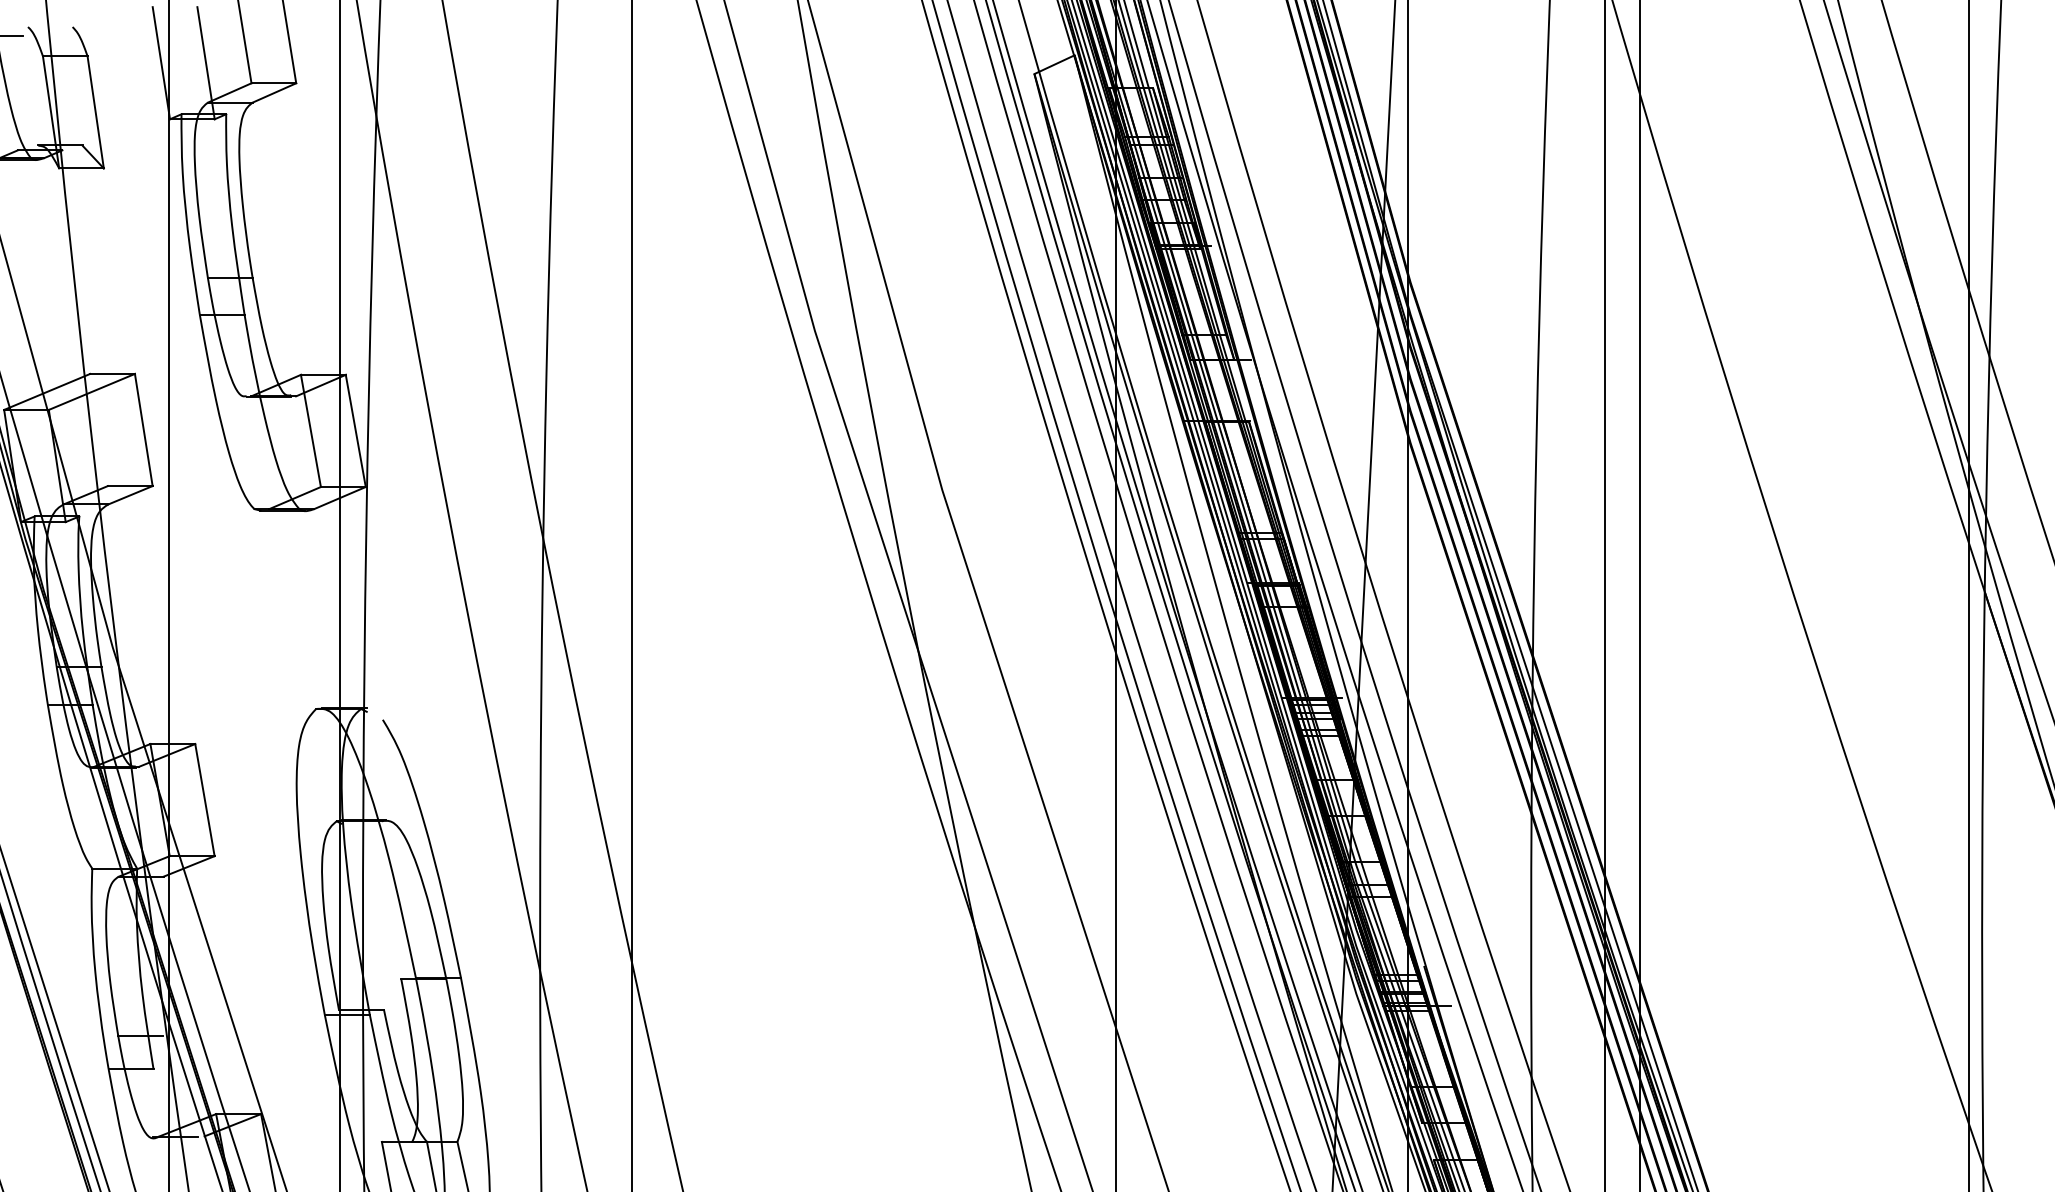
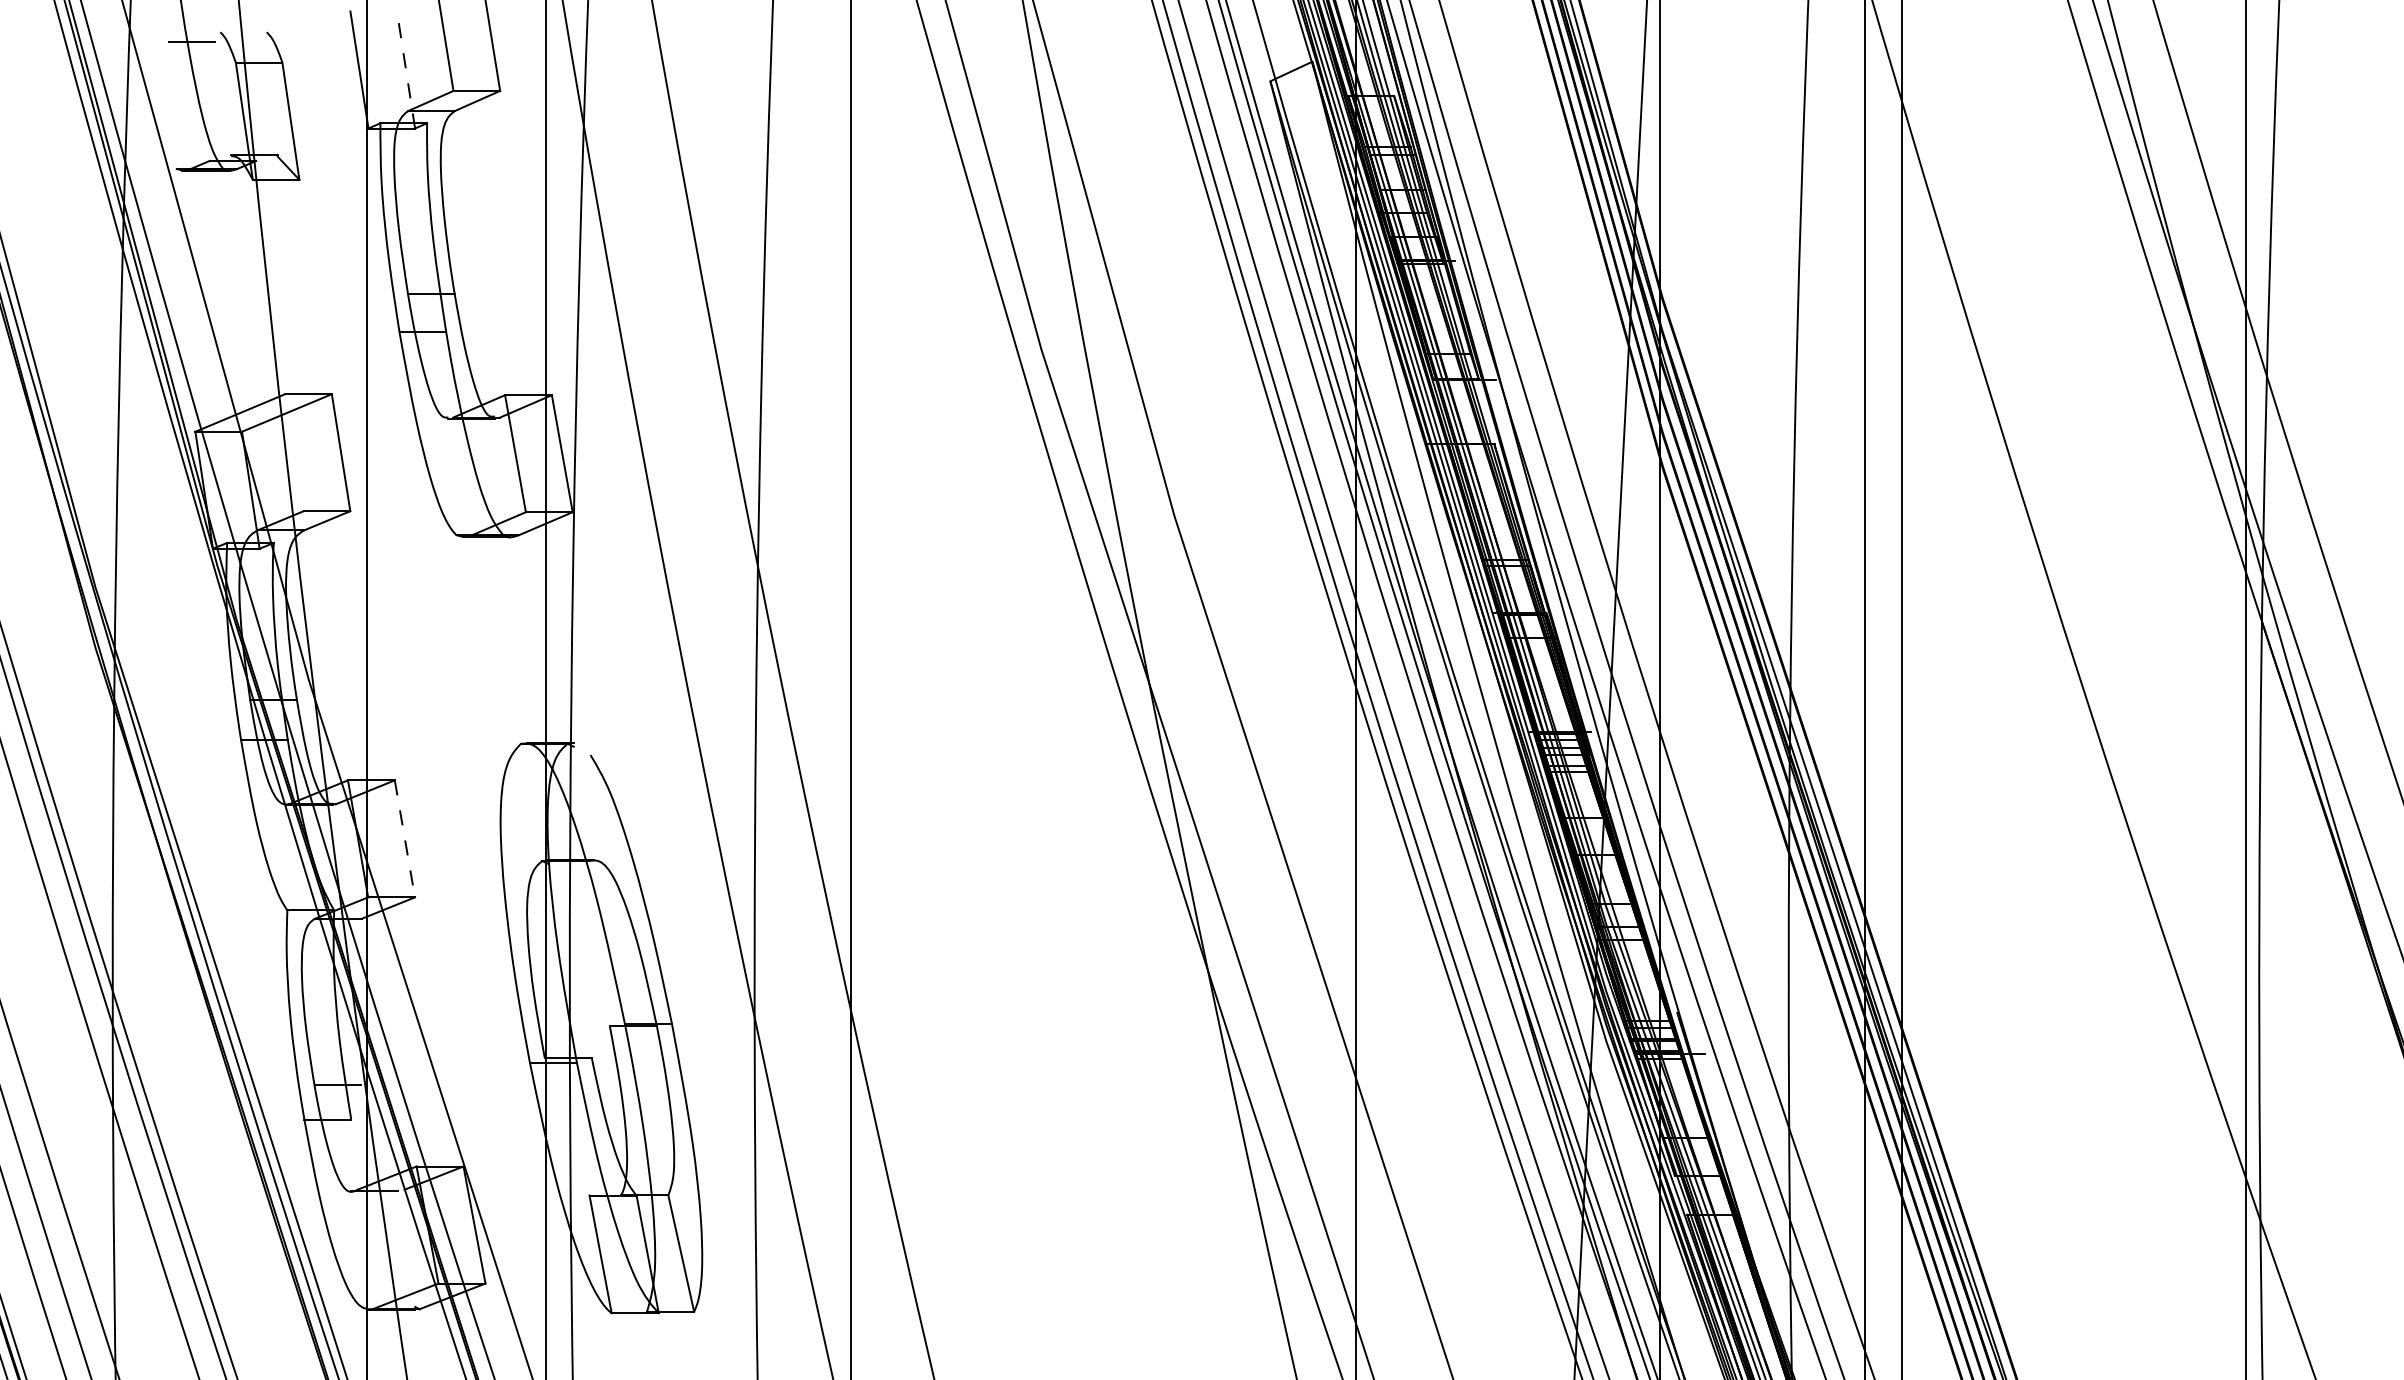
line: (205, 62) -> (405, 69), solid -> dashed
line: (204, 800) -> (404, 839), solid -> dashed

